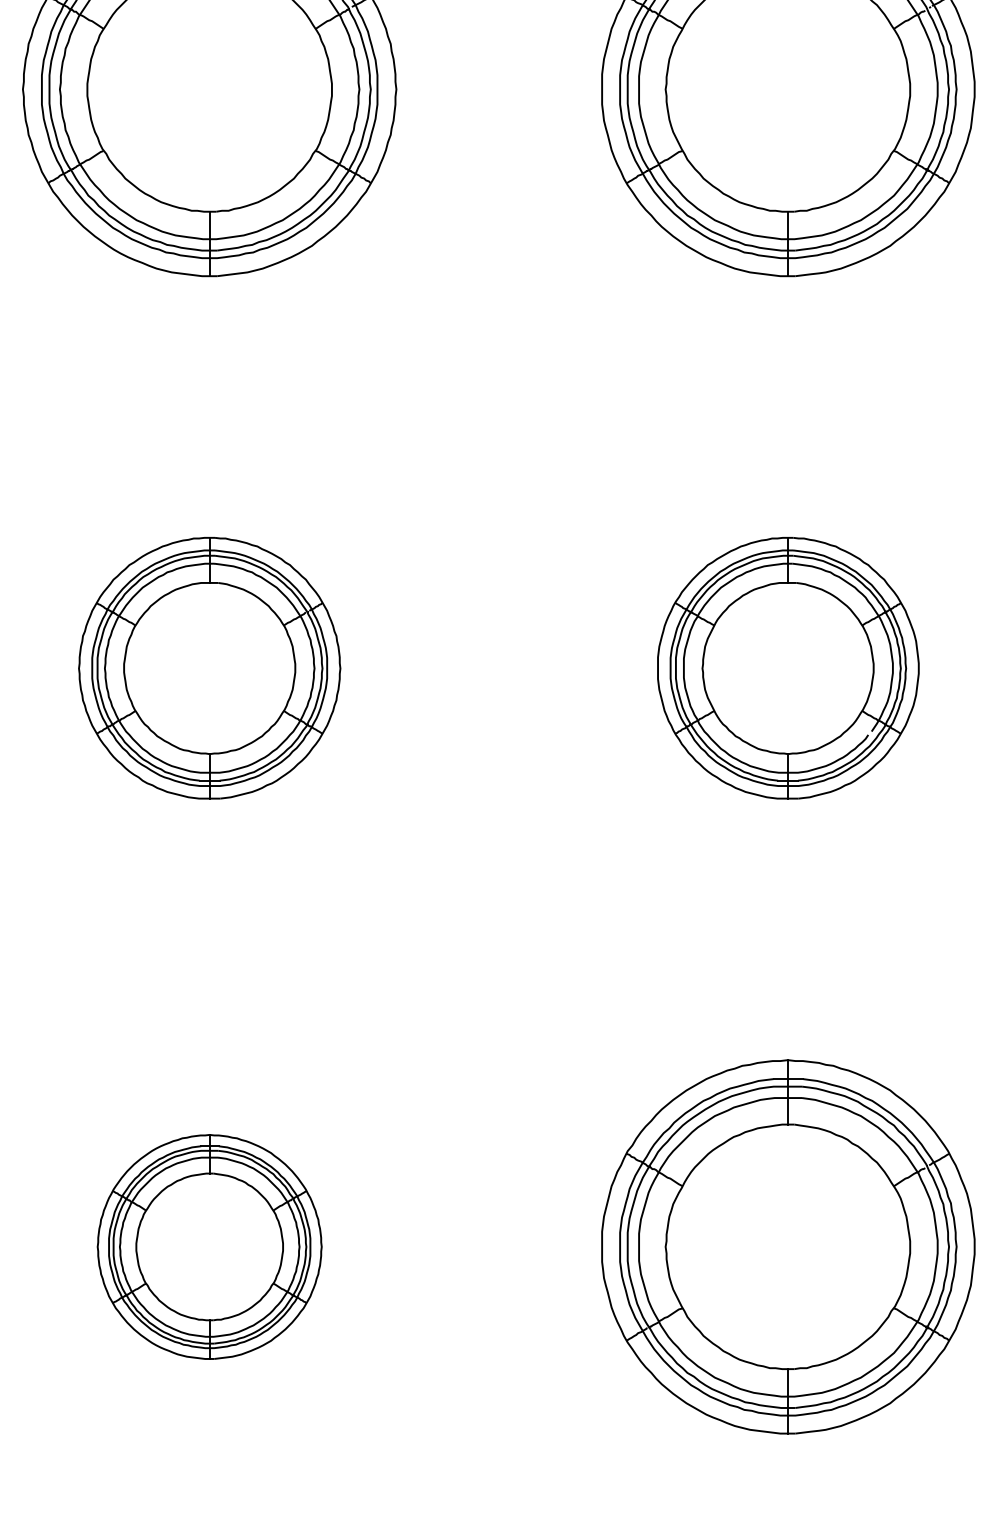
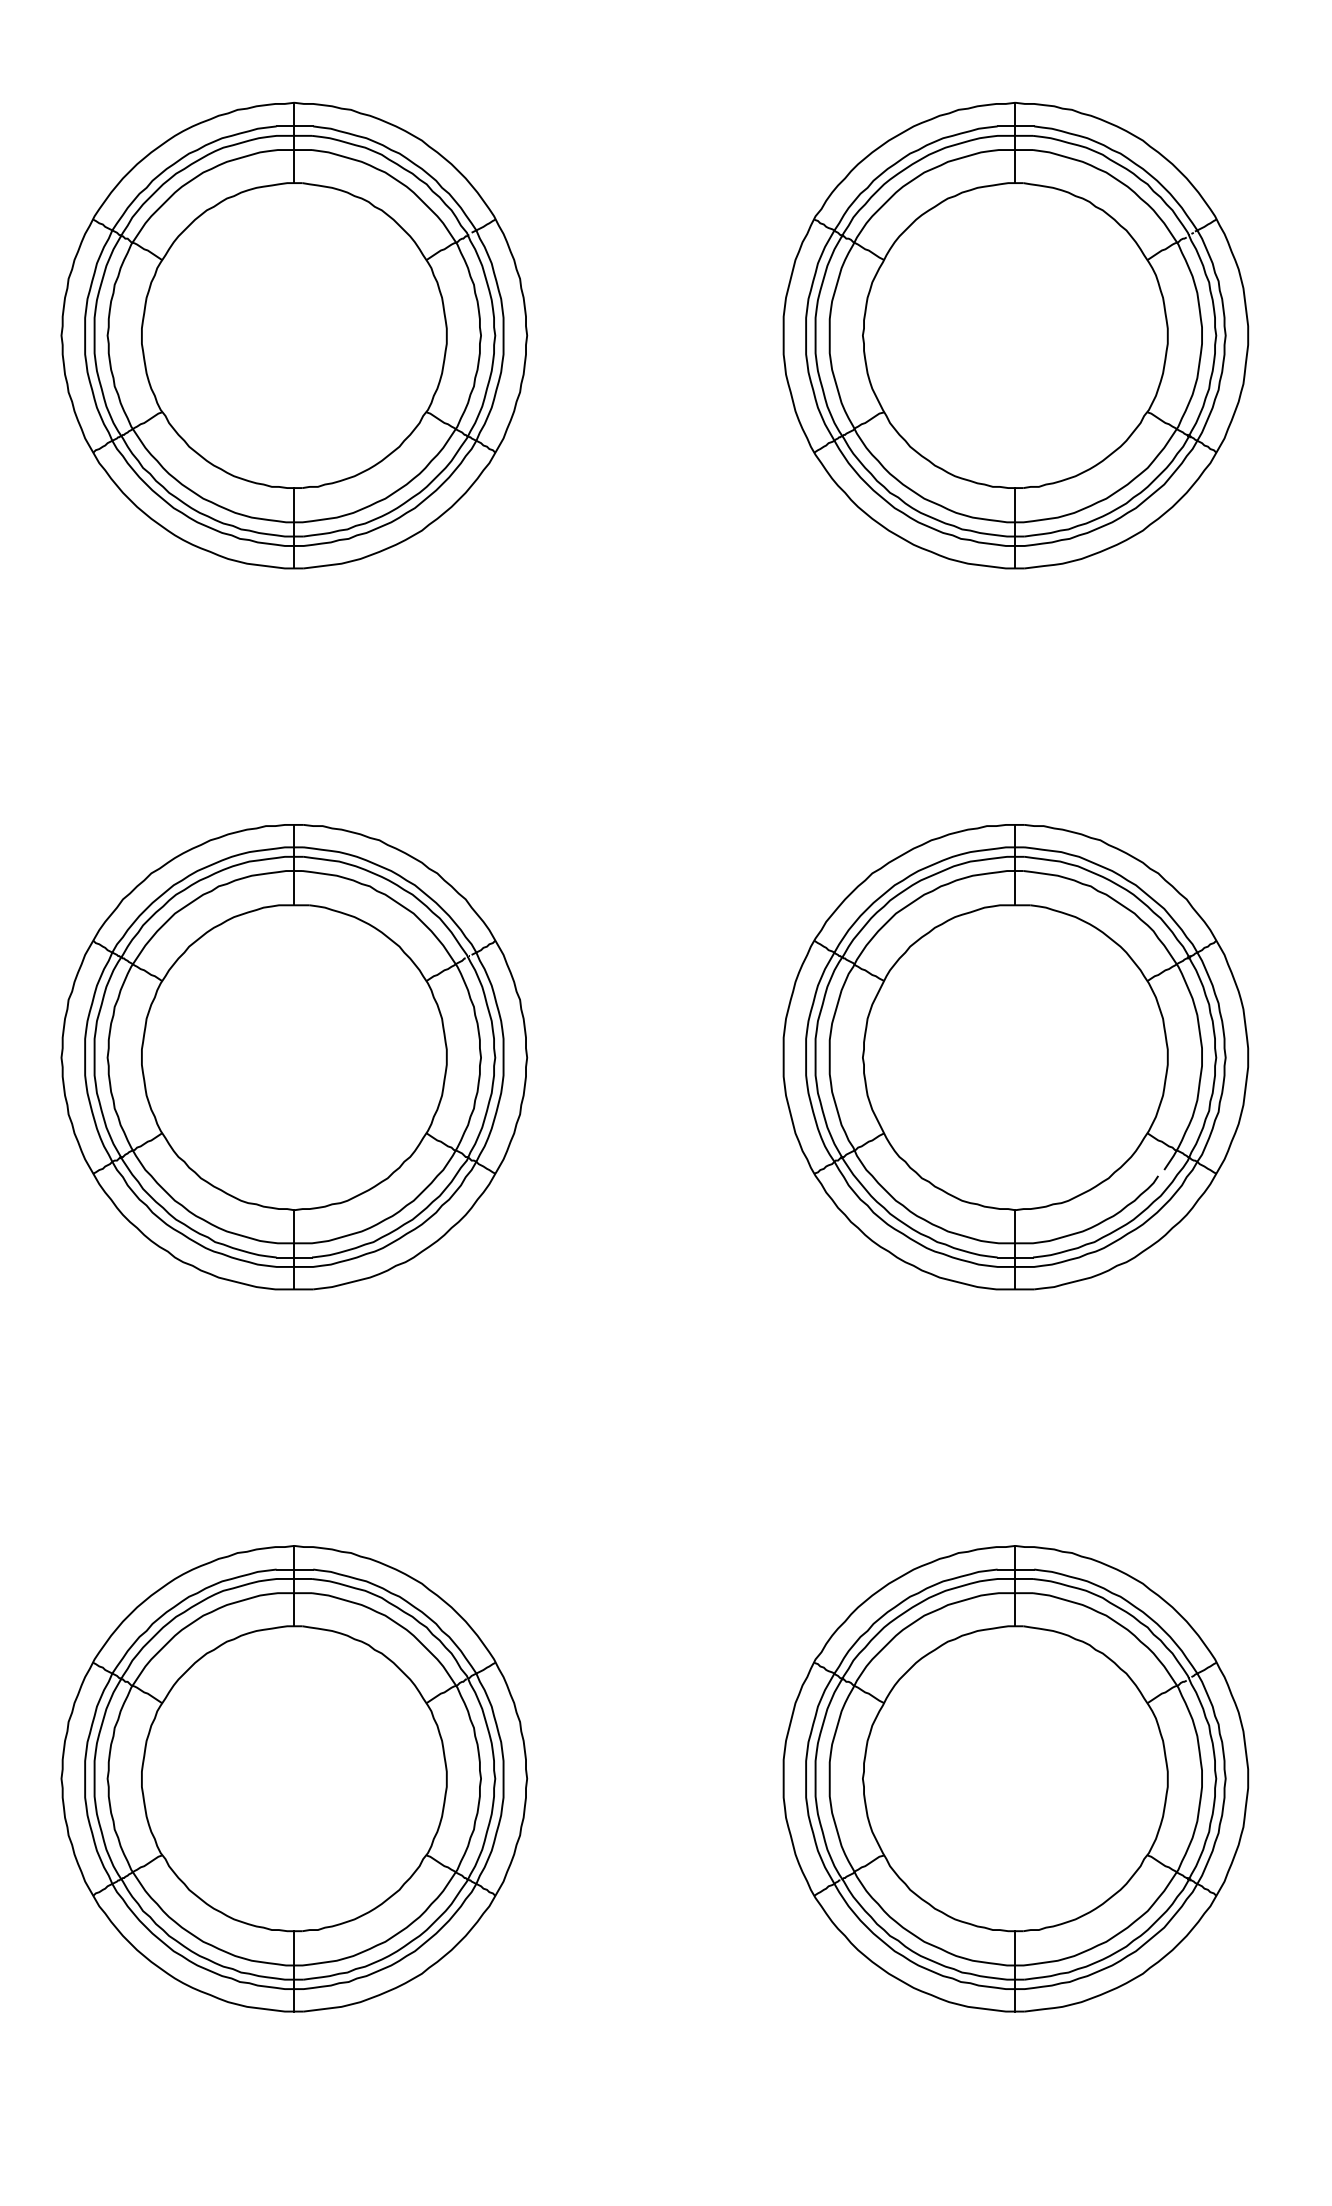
part: (209, 668) -> (294, 1057), size x1.43
part: (788, 668) -> (1015, 1057), size x1.43
part: (209, 1246) -> (294, 1778), size x1.67

